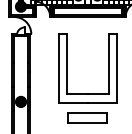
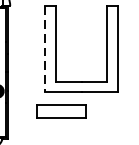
line: (58, 68) -> (44, 49), solid -> dashed
part: (87, 117) -> (60, 110), moved

